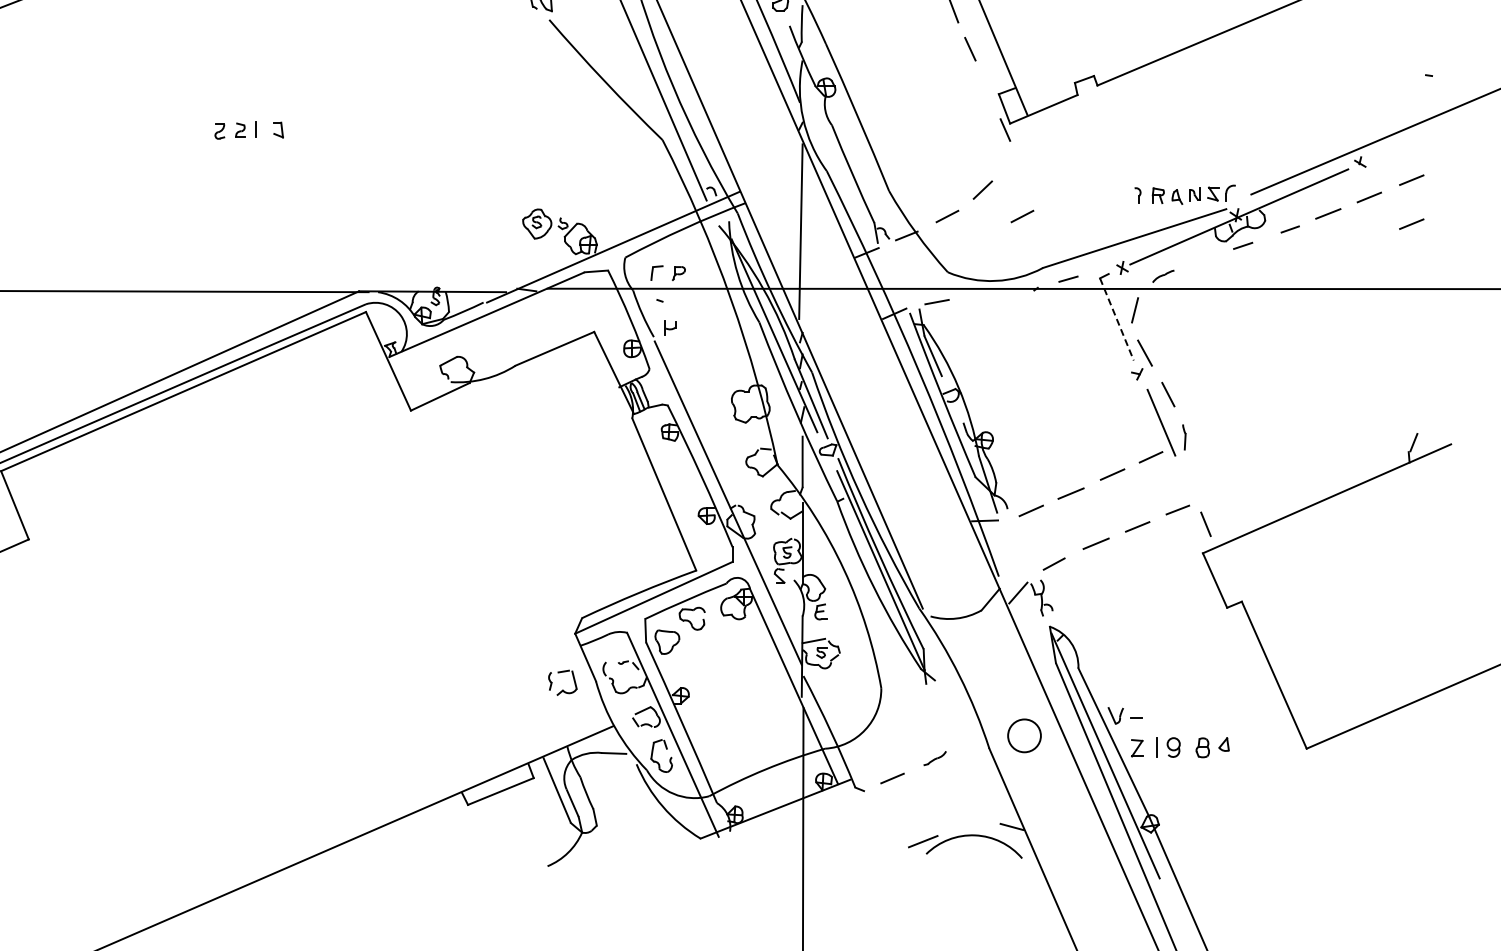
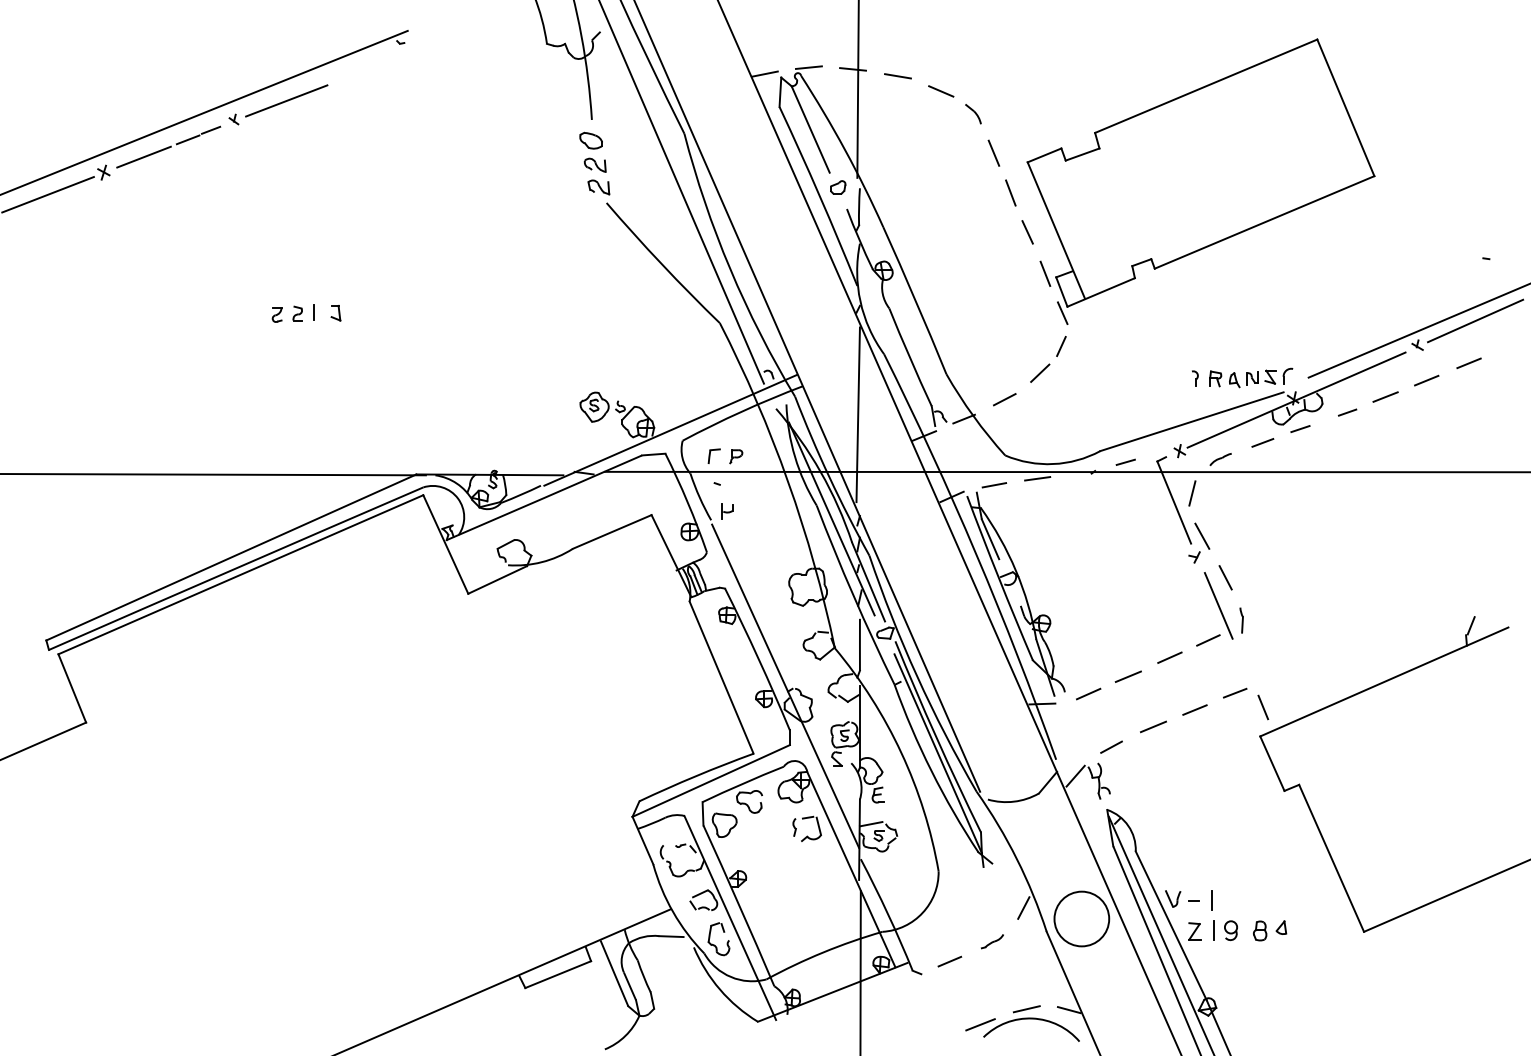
line: (988, 90) -> (1045, 273), added
line: (1418, 137) -> (1475, 320), added
line: (1004, 163) -> (1061, 346), added
line: (1022, 216) -> (1079, 399), removed
line: (1411, 224) -> (1468, 407), removed
line: (1205, 259) -> (1262, 442), added
line: (980, 295) -> (1037, 478), added
line: (1117, 320) -> (1174, 503), dashed -> solid
part: (563, 689) -> (807, 835), moved
line: (1154, 717) -> (1211, 900), added
line: (966, 724) -> (1023, 907), added
circle: (1024, 735) -> (1081, 918), size x1.67
line: (969, 826) -> (1026, 1009), added

